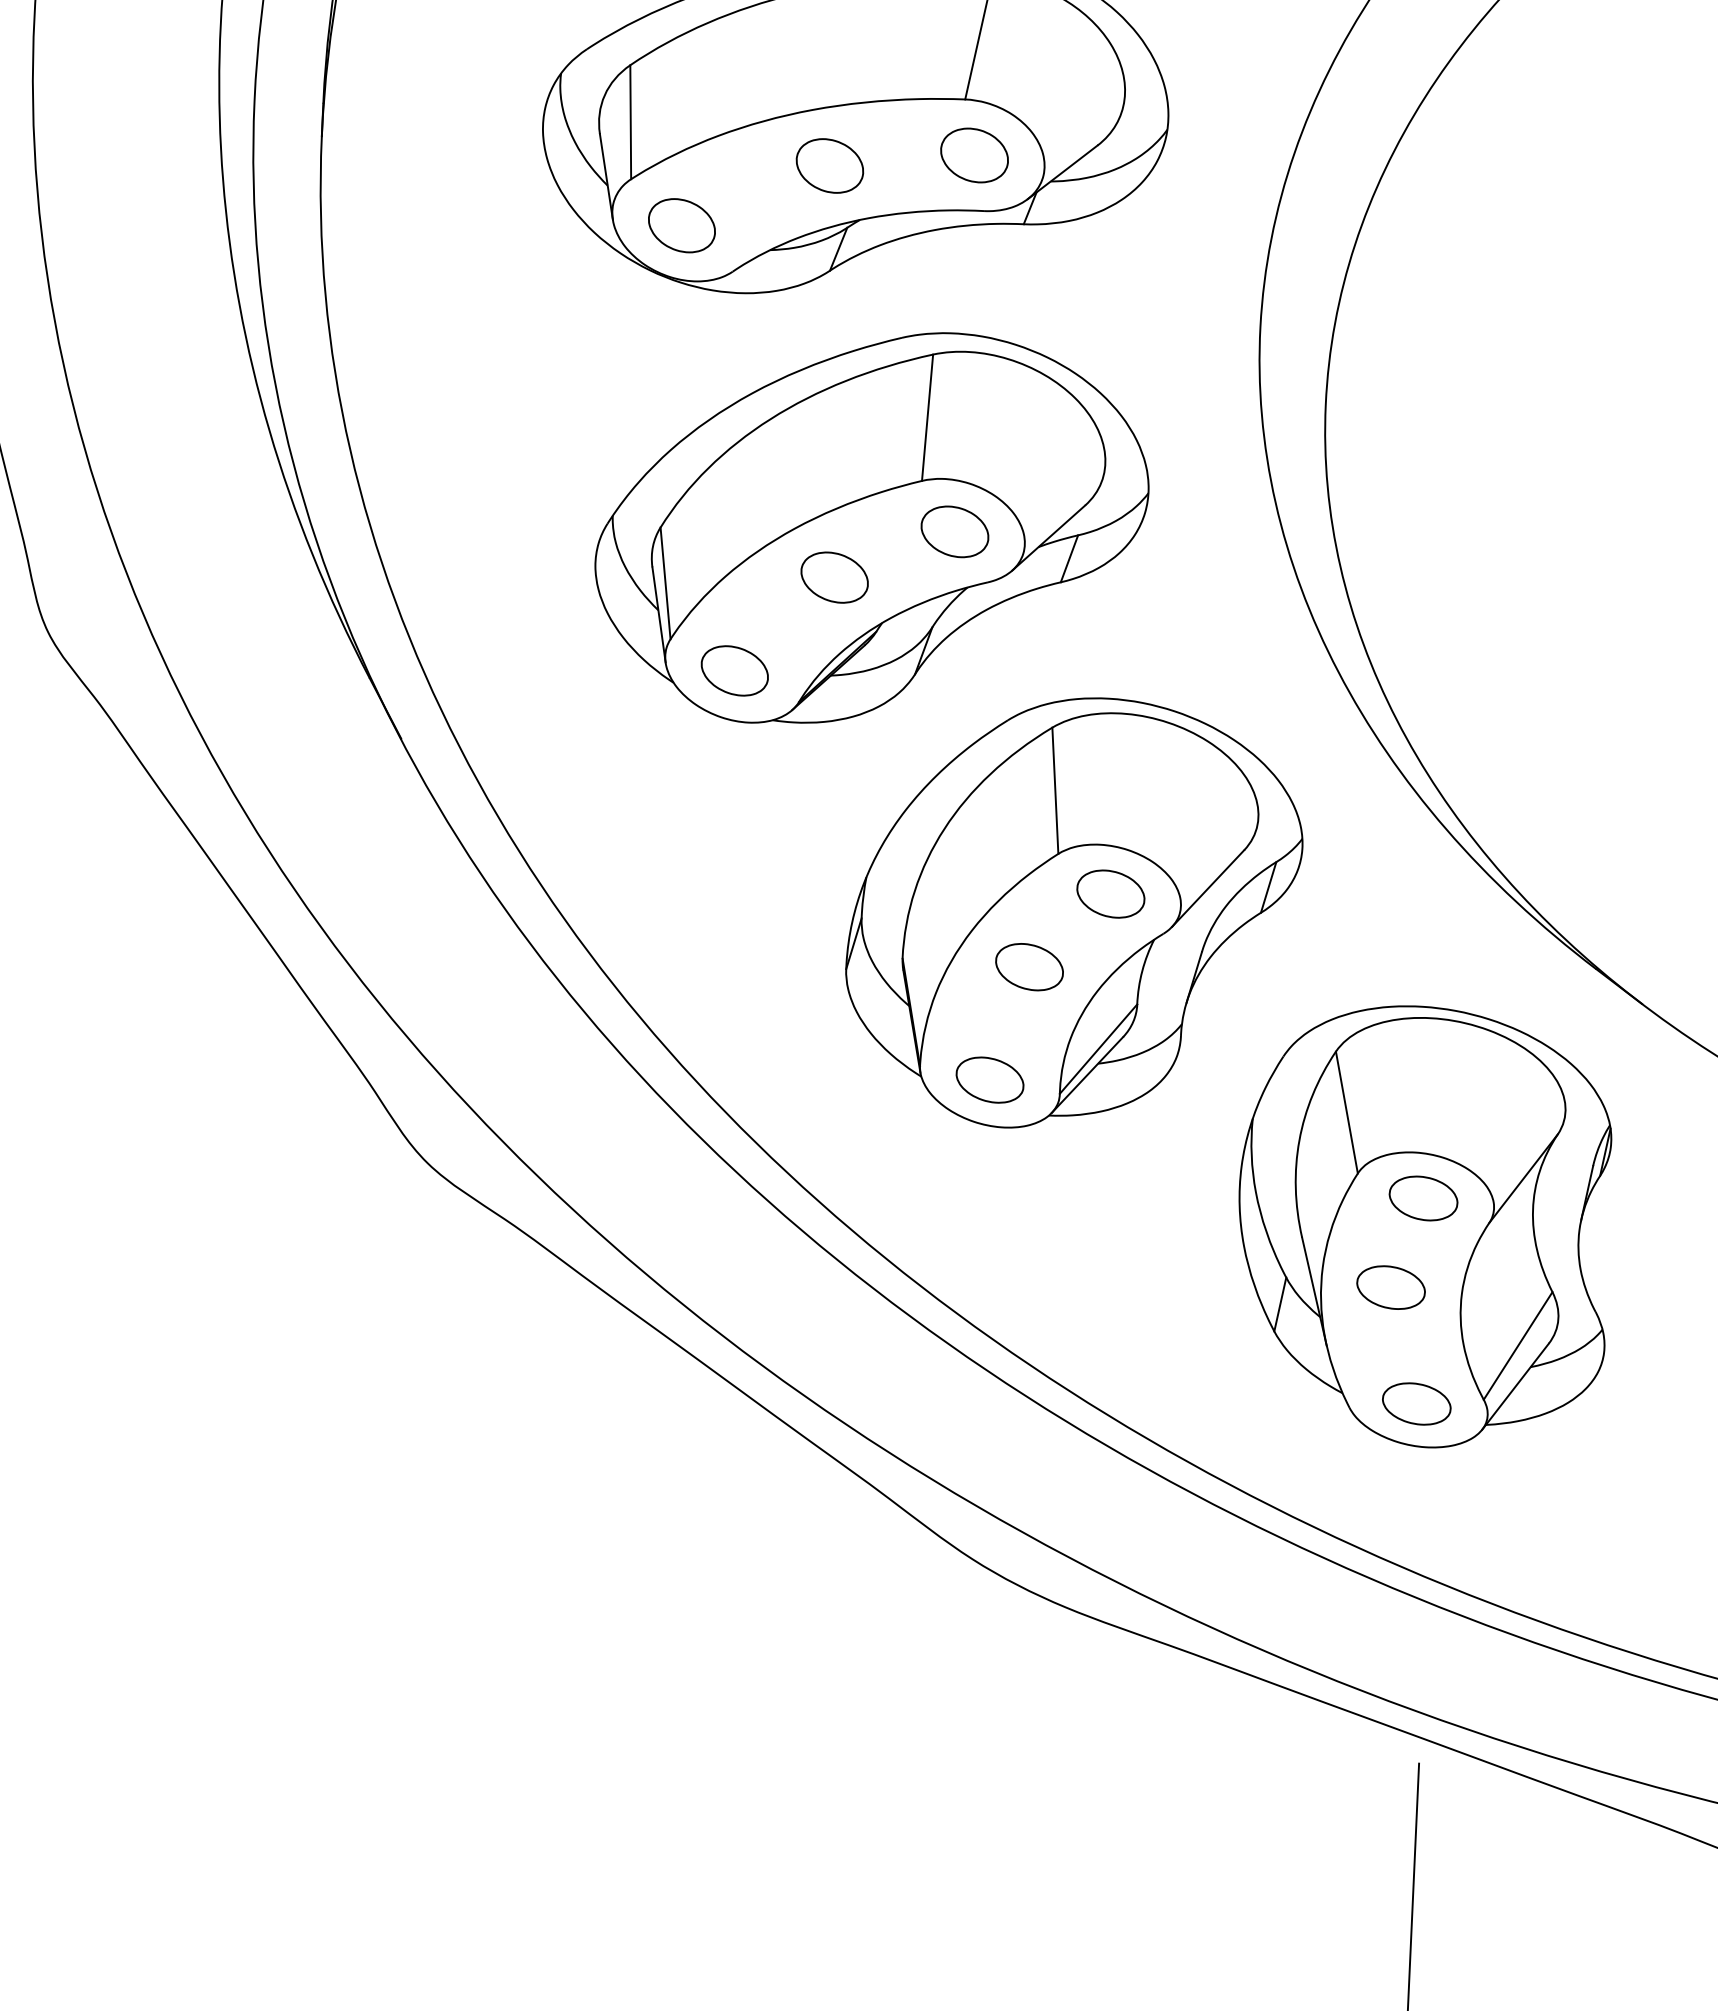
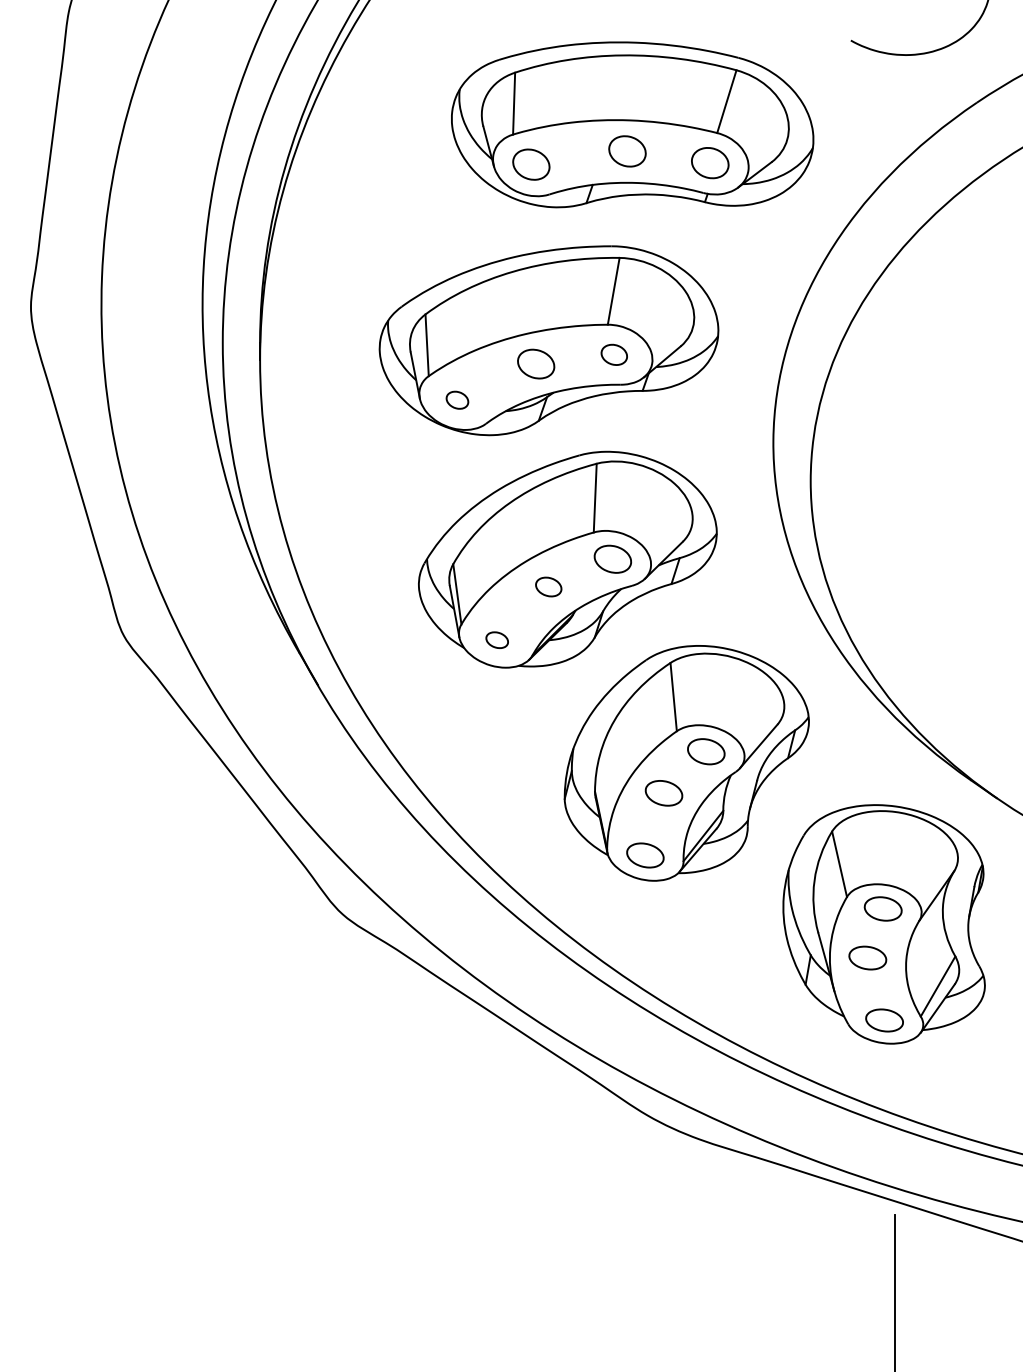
part: (975, 154) -> (614, 354), size x0.7
part: (682, 226) -> (457, 400), size x0.6
part: (834, 576) -> (548, 586), size x0.7
part: (735, 671) -> (497, 640), size x0.6

